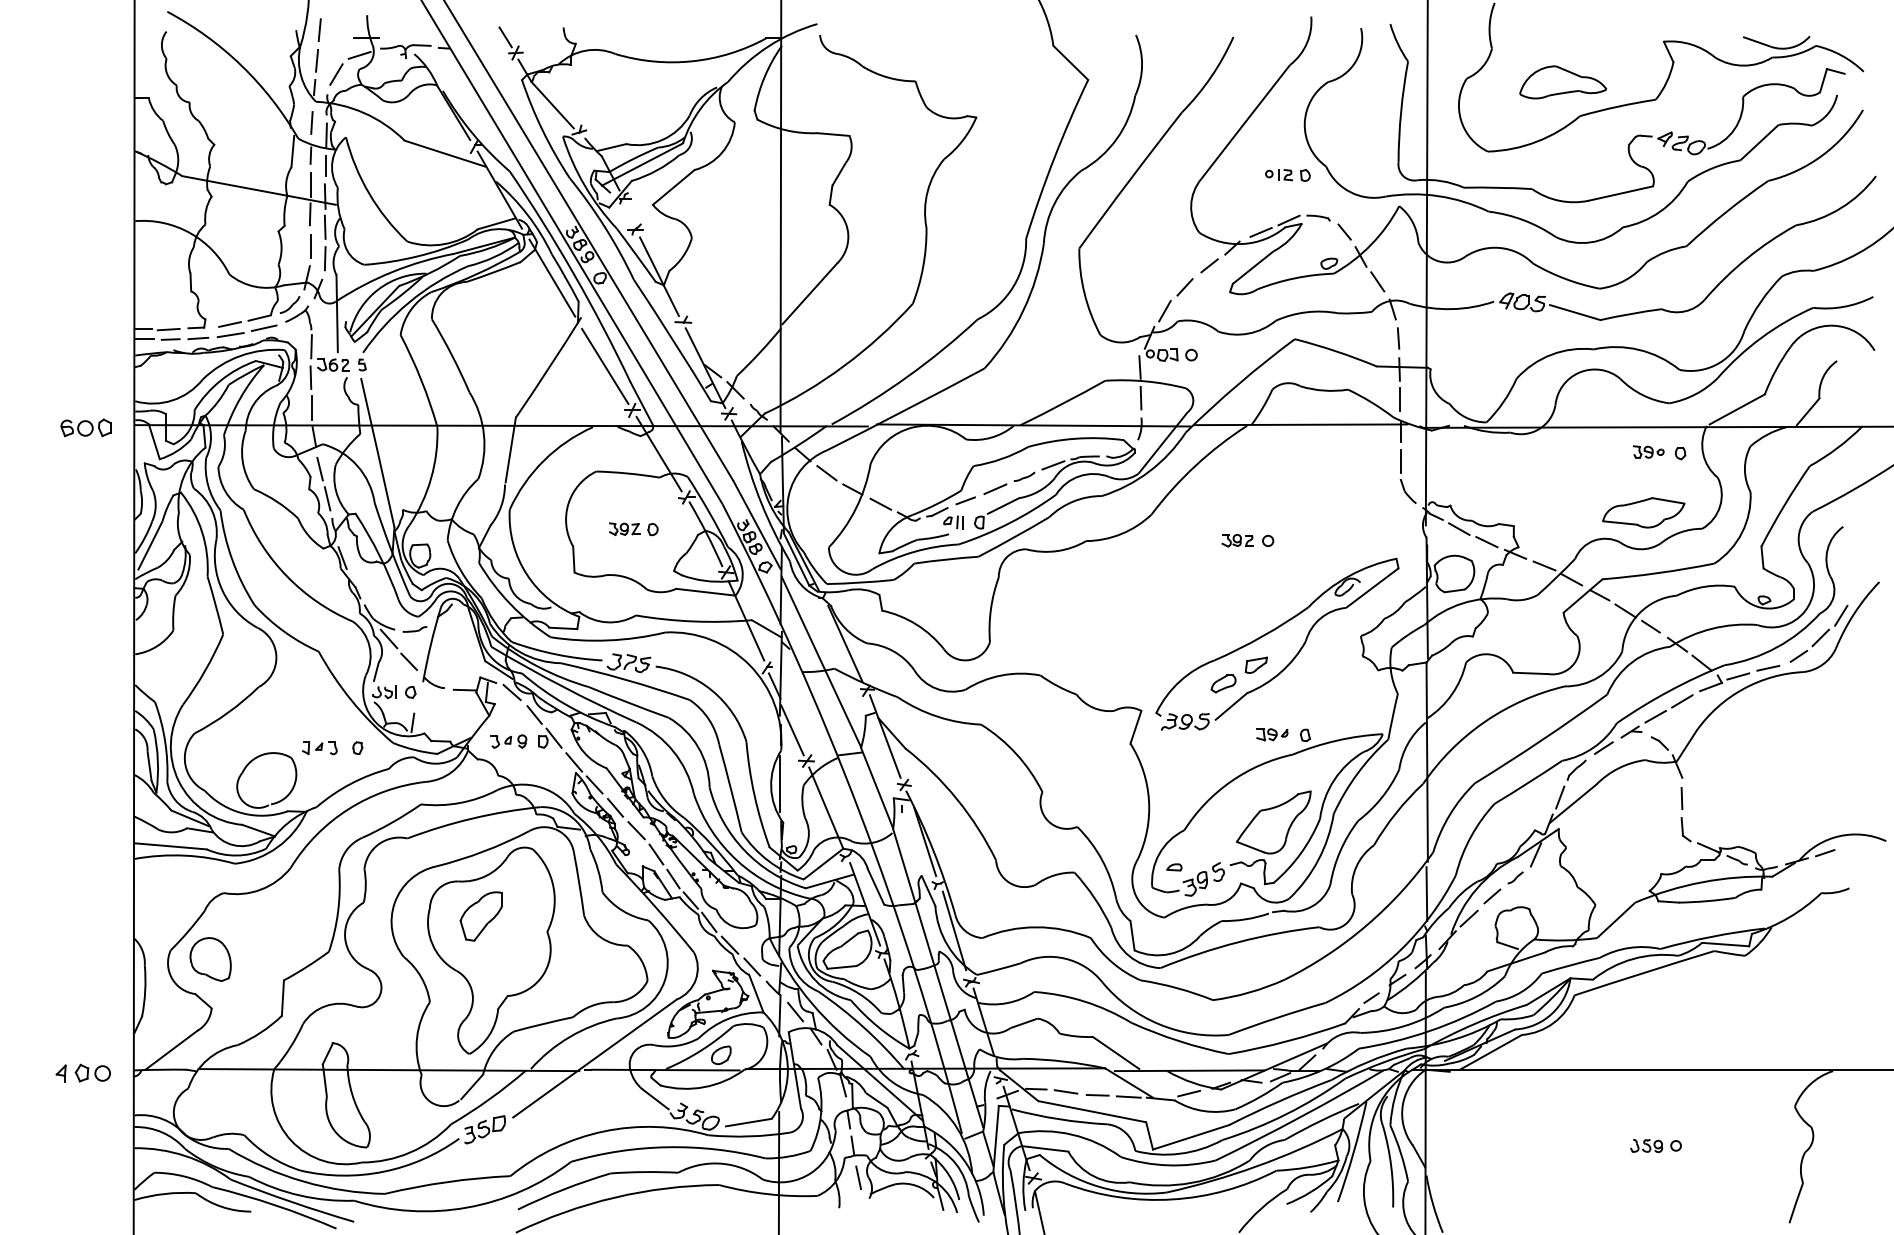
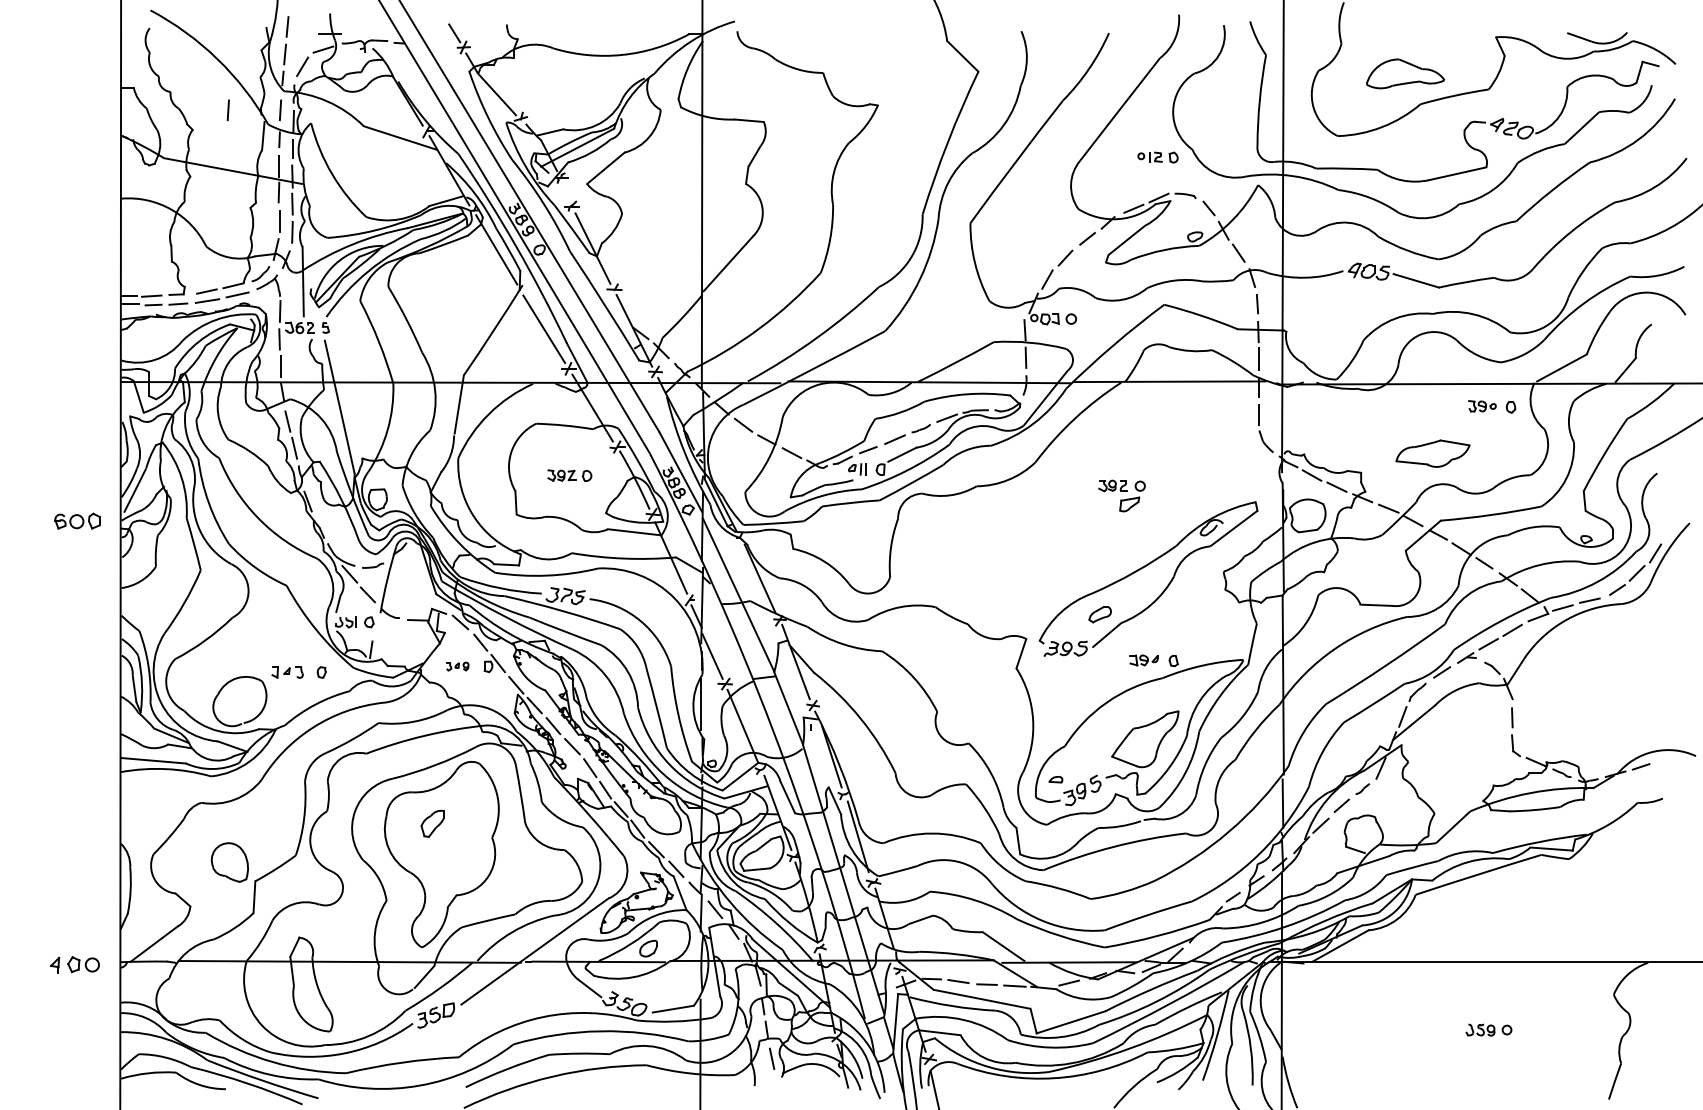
line: (253, 122) -> (227, 109), added
part: (85, 427) -> (76, 520), moved
part: (1643, 512) -> (1432, 453), moved
part: (1255, 664) -> (1128, 503), moved
part: (508, 741) -> (457, 666), size x0.7
part: (480, 916) -> (432, 823), size x0.6
part: (210, 959) -> (229, 862), moved

